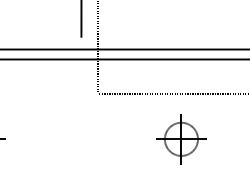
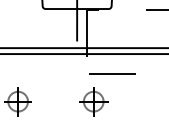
part: (181, 139) -> (93, 101), moved

